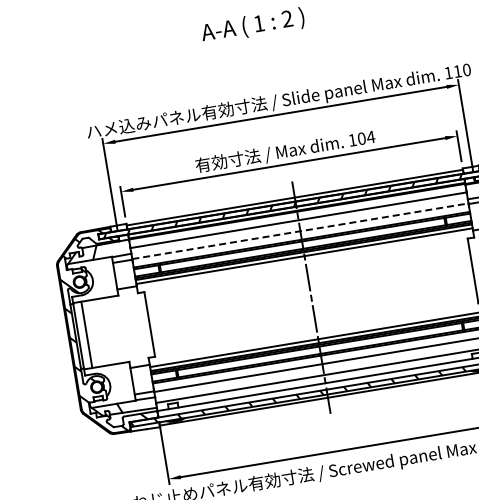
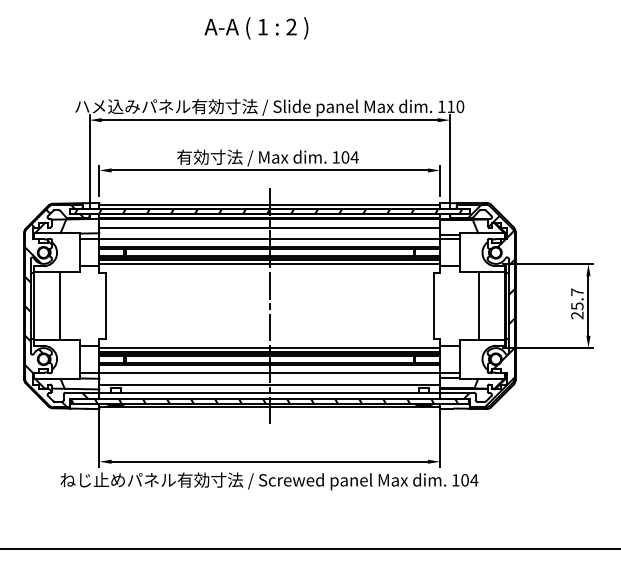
line: (301, 230) -> (270, 238), dashed -> solid
line: (87, 334) -> (60, 305), moved

